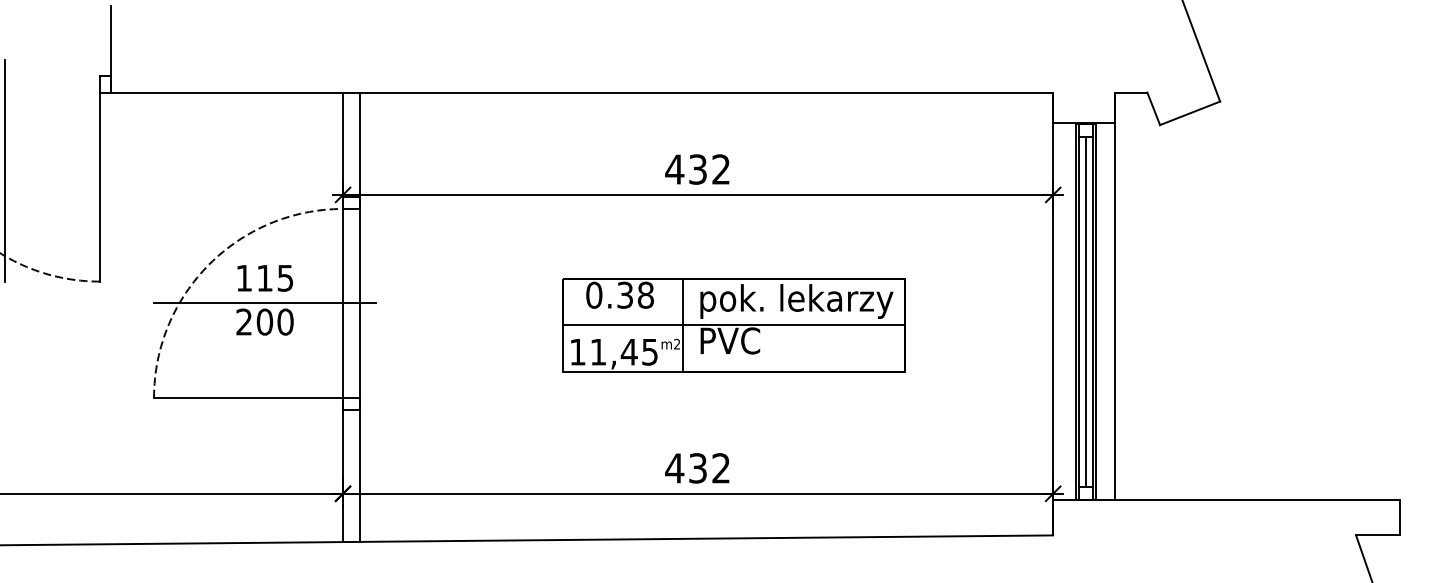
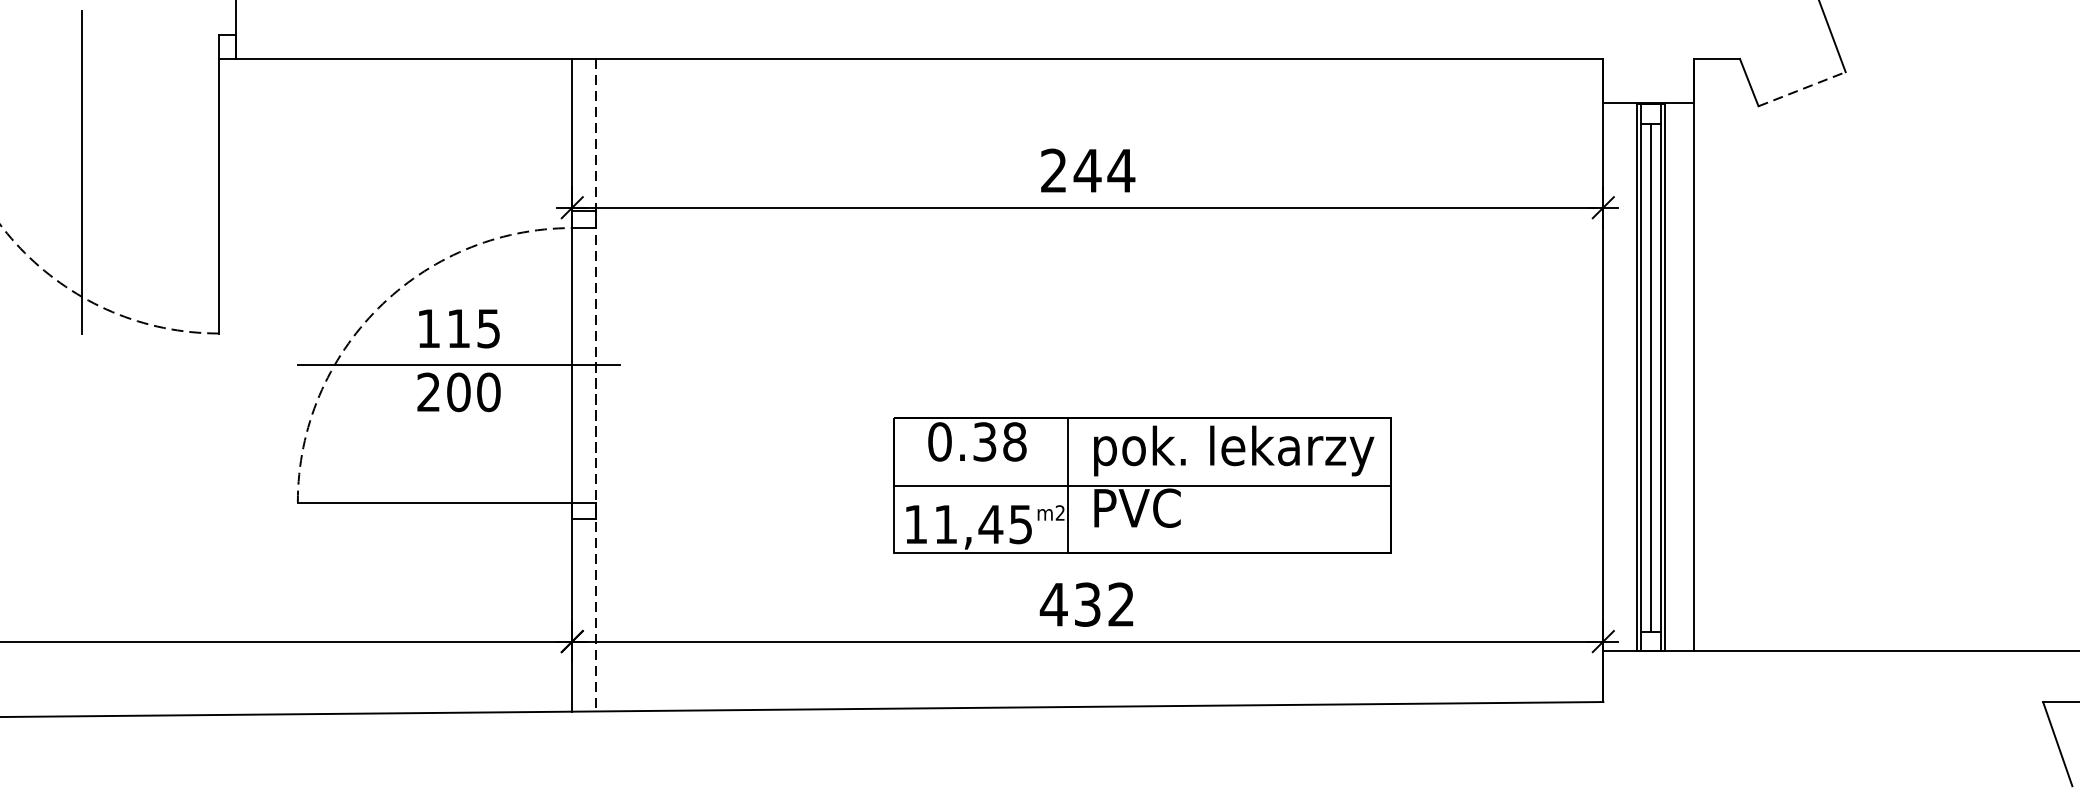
line: (1190, 113) -> (1802, 89), solid -> dashed
text: (697, 169) -> (1086, 170), 432 -> 244
line: (359, 317) -> (596, 385), solid -> dashed
part: (733, 325) -> (1142, 485), moved

